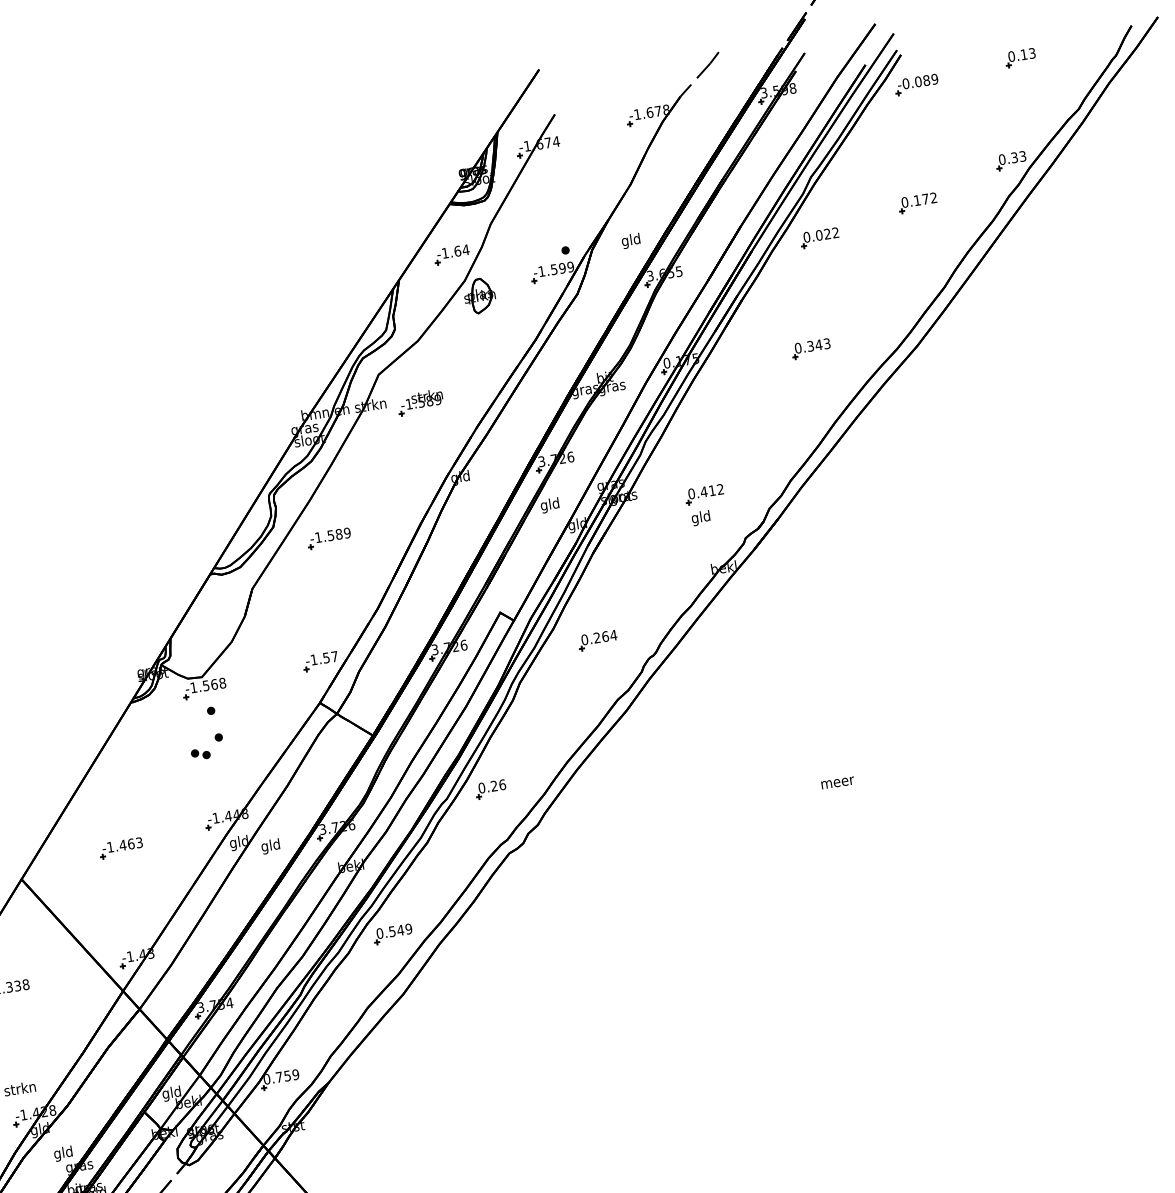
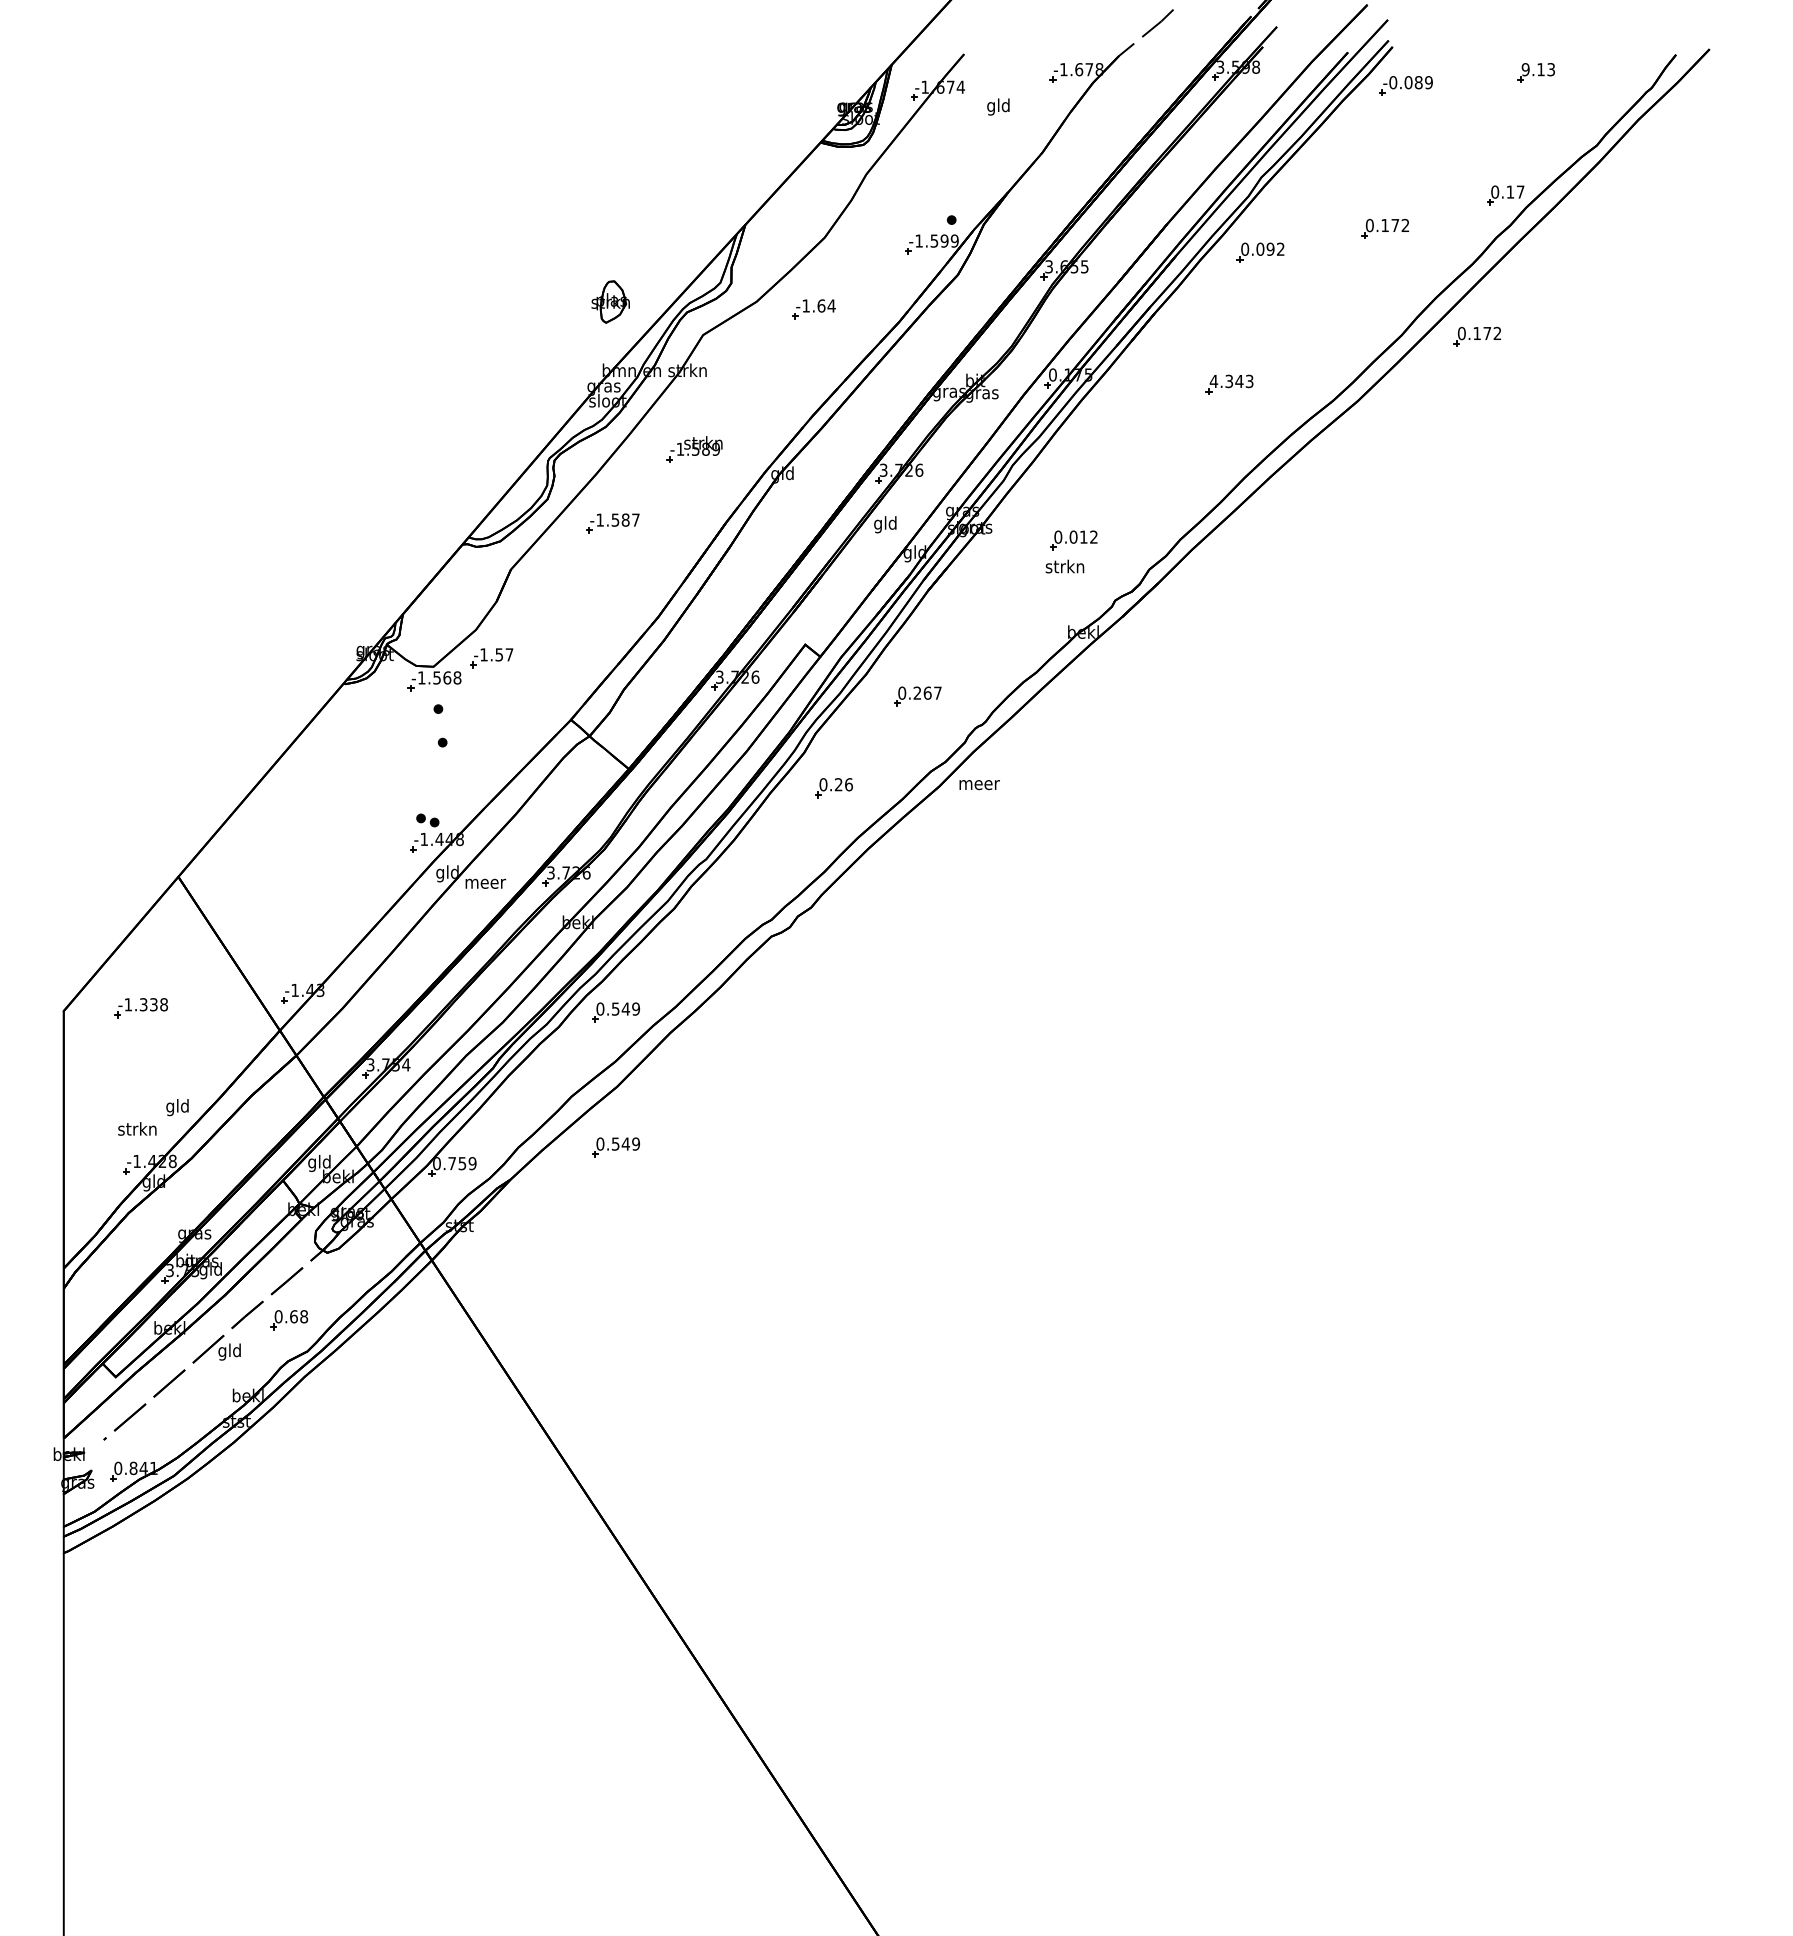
text: (1011, 56) -> (1525, 69), 0.13 -> 9.13
text: (1018, 156) -> (1515, 191), 0.33 -> 0.17
text: (827, 233) -> (1270, 248), 0.022 -> 0.092
text: (631, 240) -> (998, 106), moved
part: (451, 255) -> (813, 309), moved
part: (1005, 278) -> (1476, 336), added
part: (479, 295) -> (610, 301), moved
text: (797, 348) -> (1213, 381), 0.343 -> 4.343
part: (420, 402) -> (694, 449), moved
text: (703, 491) -> (1073, 536), 0.412 -> 0.012
text: (700, 517) -> (1064, 567), gld -> strkn
text: (347, 532) -> (635, 519), -1.589 -> -1.587
text: (613, 634) -> (937, 692), 0.264 -> 0.267
part: (320, 661) -> (491, 658), moved
part: (200, 754) -> (427, 820), moved
text: (837, 783) -> (979, 785), moved
part: (490, 789) -> (833, 788), moved
text: (271, 846) -> (485, 883), gld -> meer
part: (121, 848) -> (304, 858), removed
part: (409, 1043) -> (615, 1147), added
text: (63, 1153) -> (177, 1107), moved

